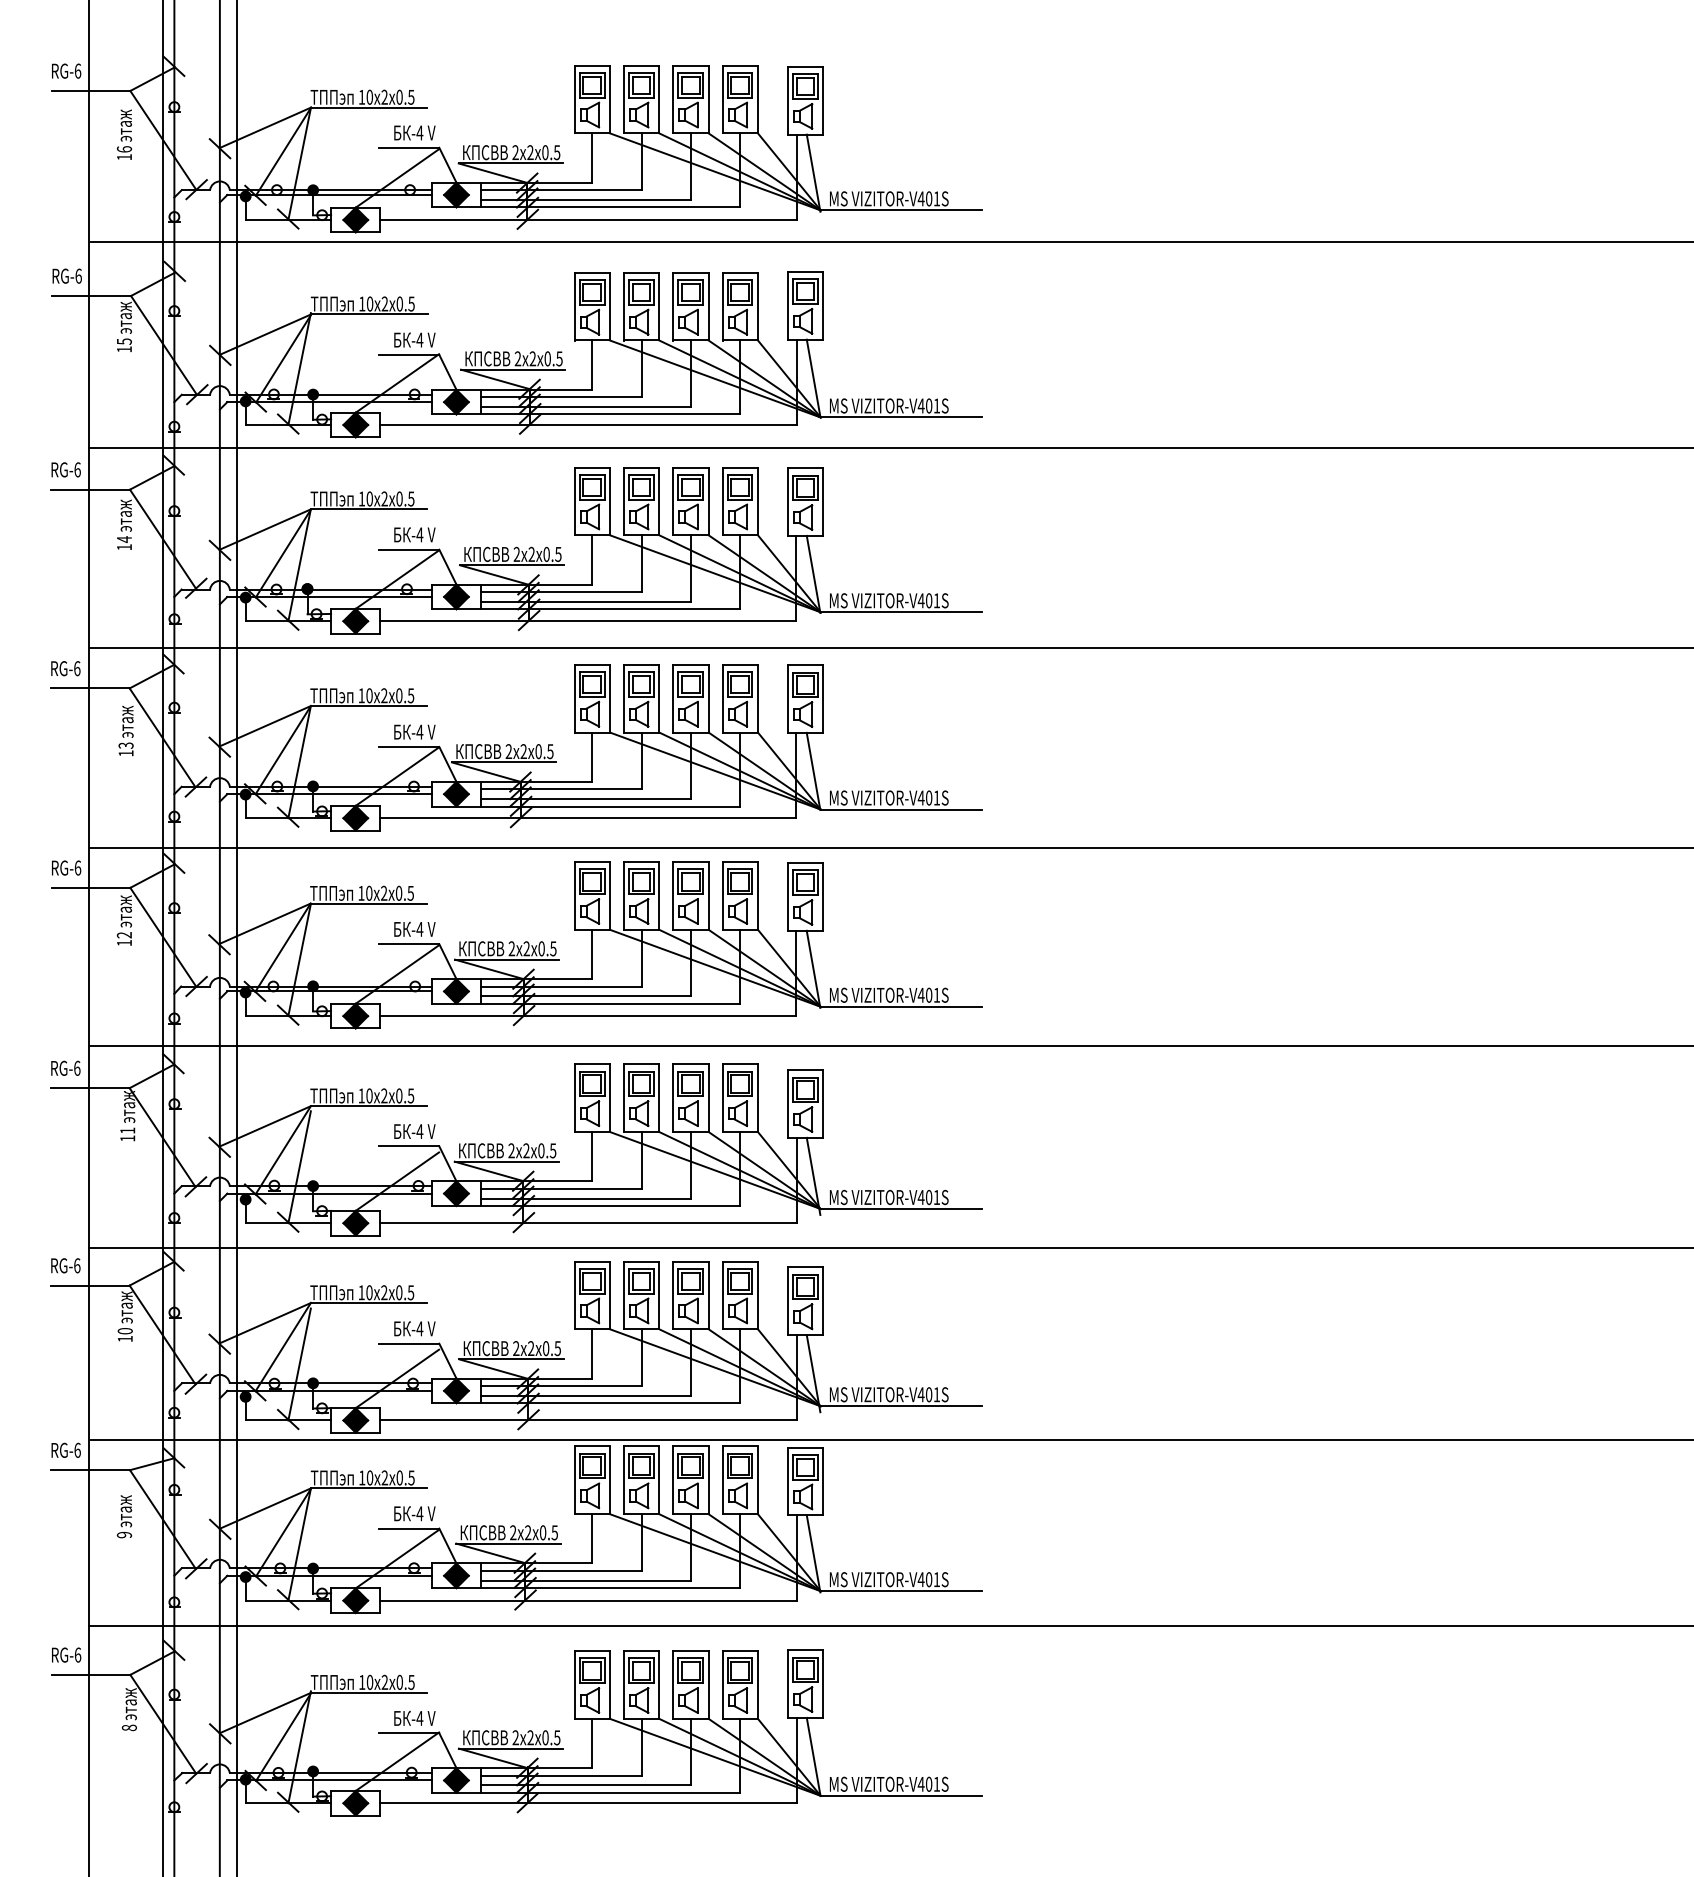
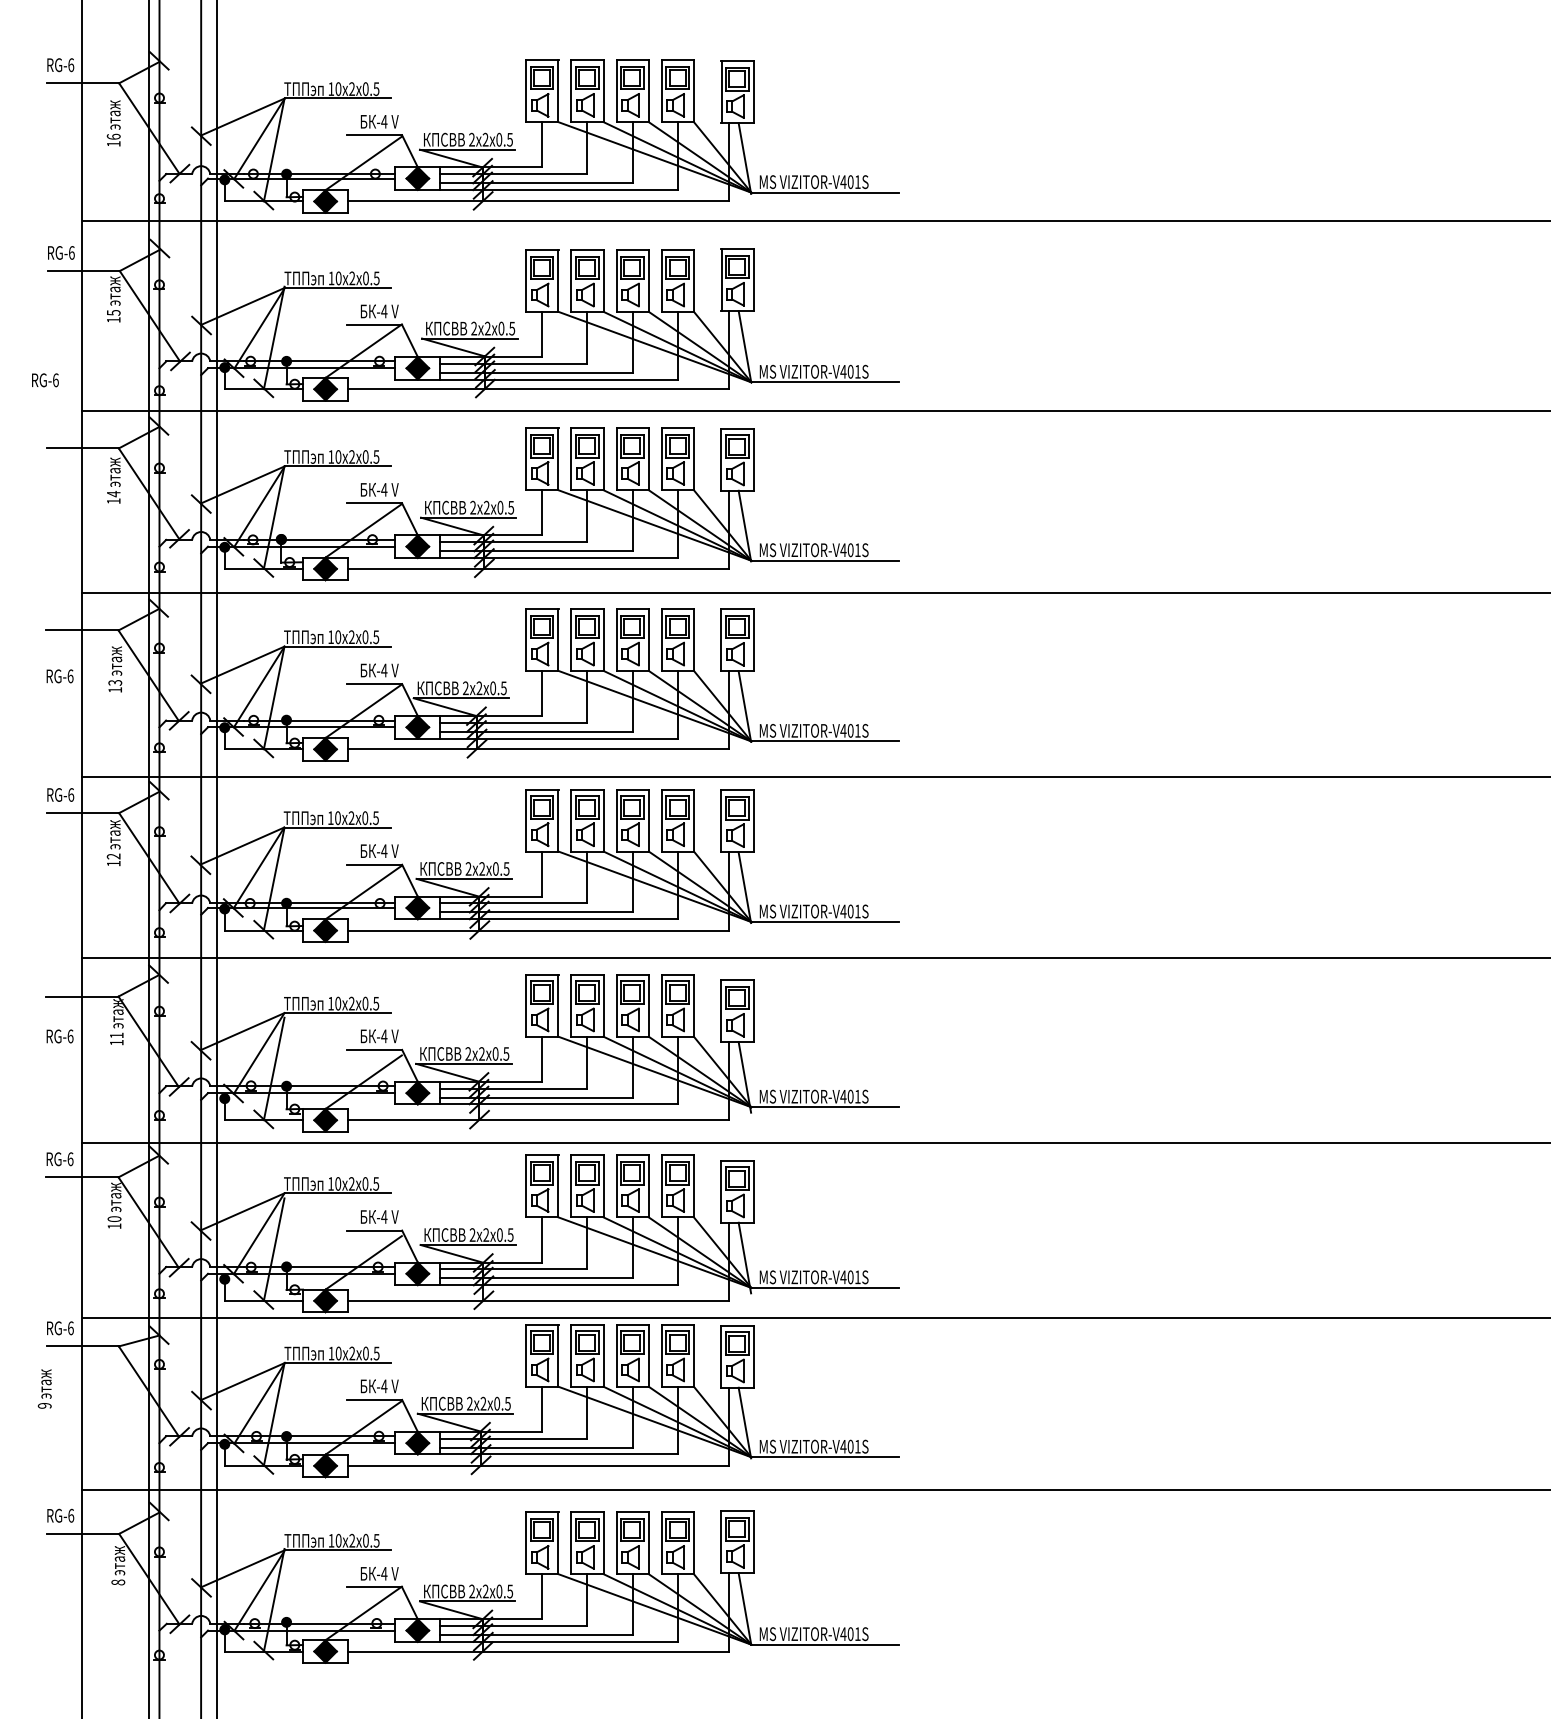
text: (66, 470) -> (45, 380), moved
text: (65, 668) -> (59, 676), moved
text: (65, 1068) -> (59, 1036), moved
text: (124, 1516) -> (44, 1388), moved

